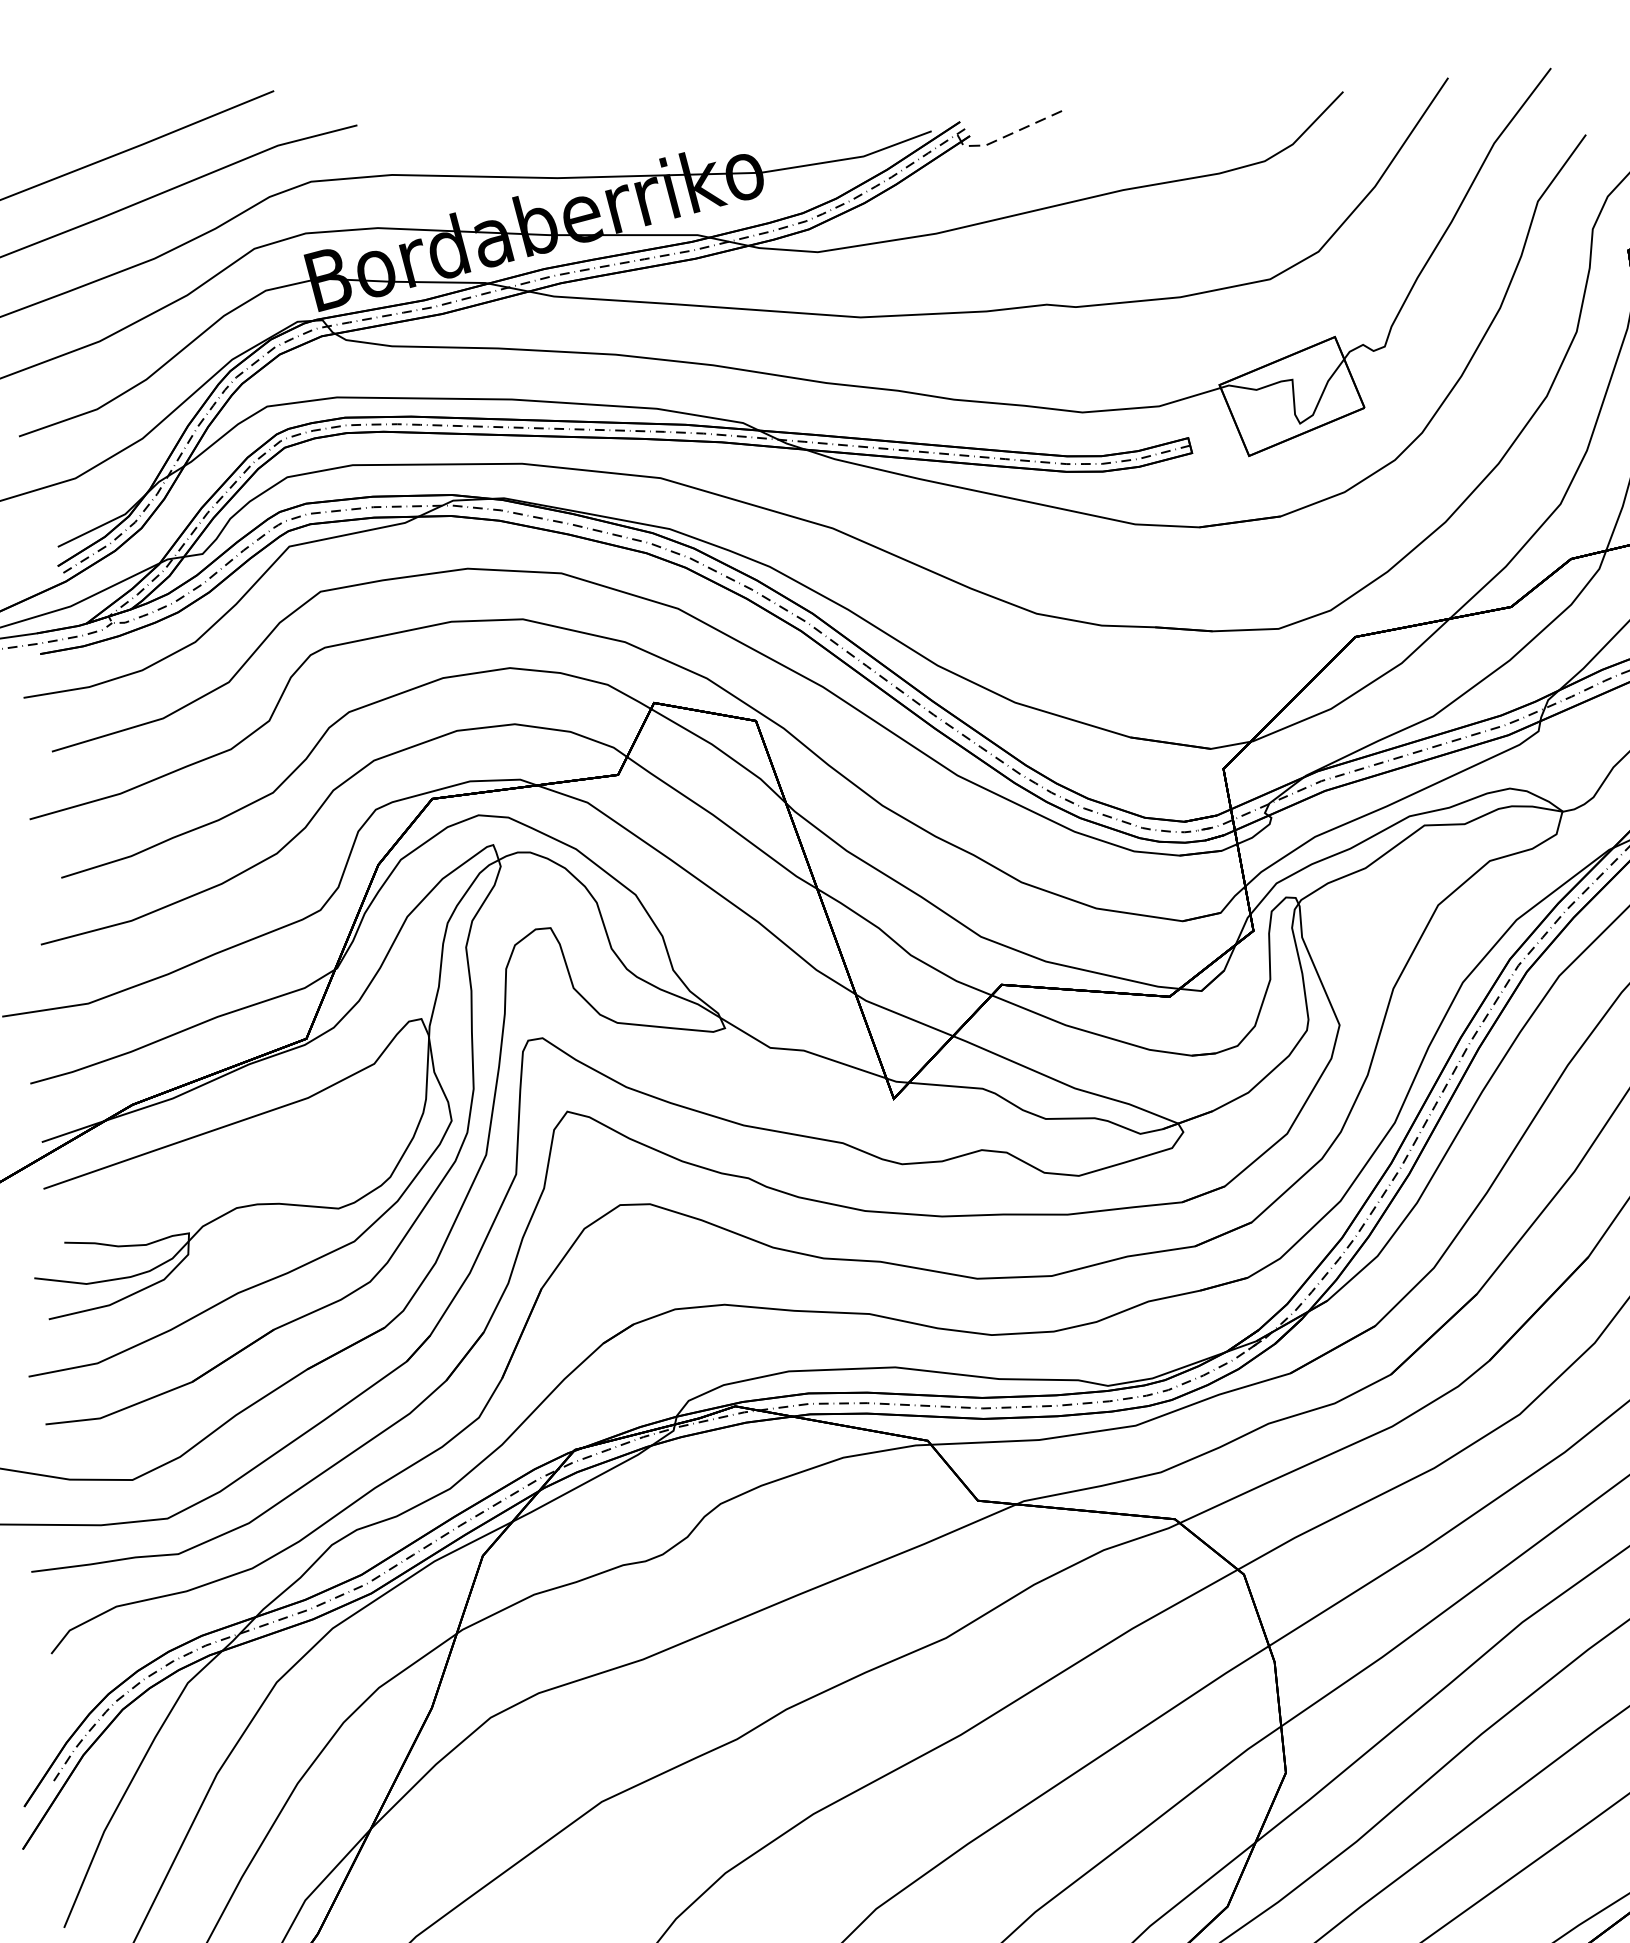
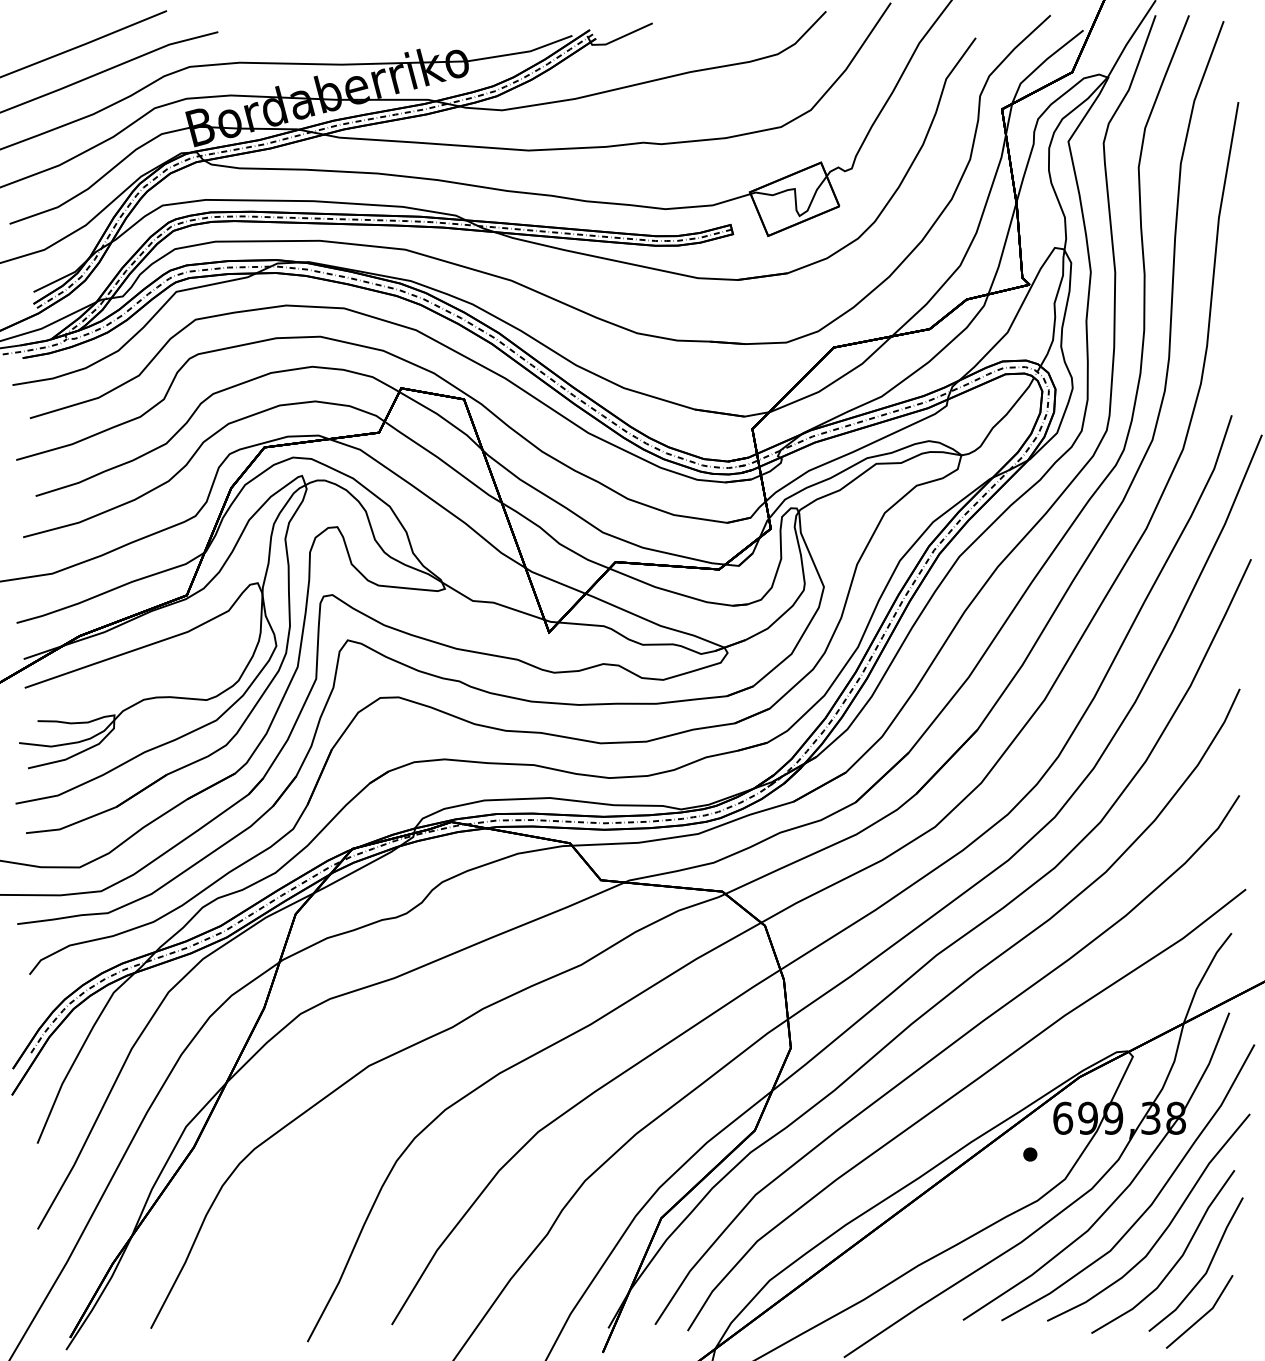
line: (1003, 137) -> (616, 39), dashed -> solid

